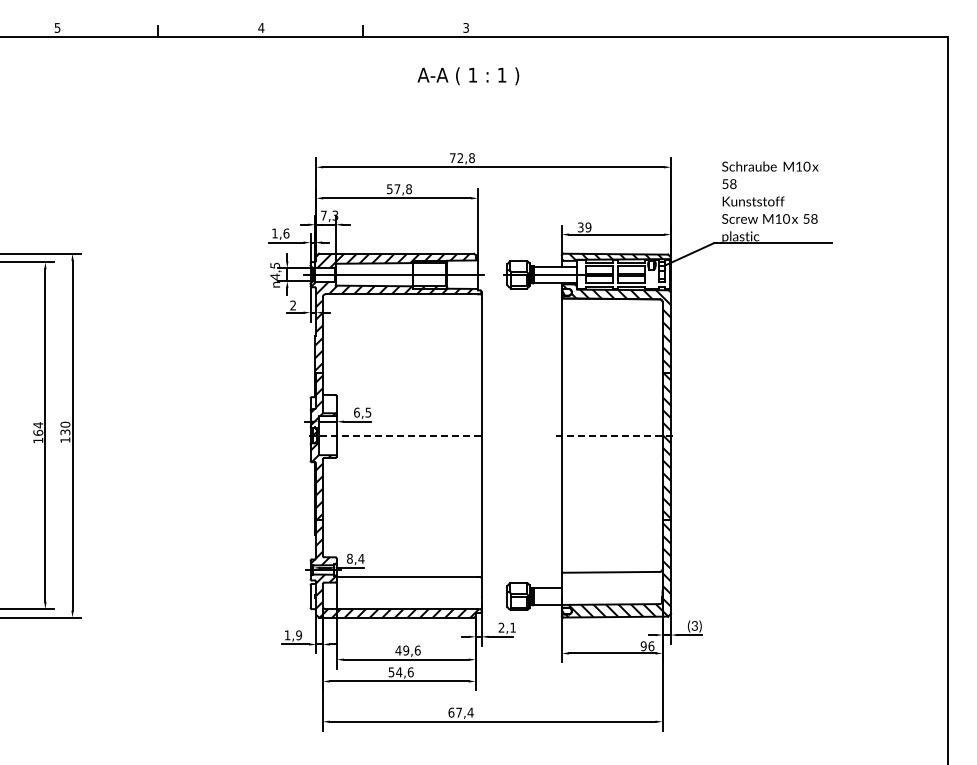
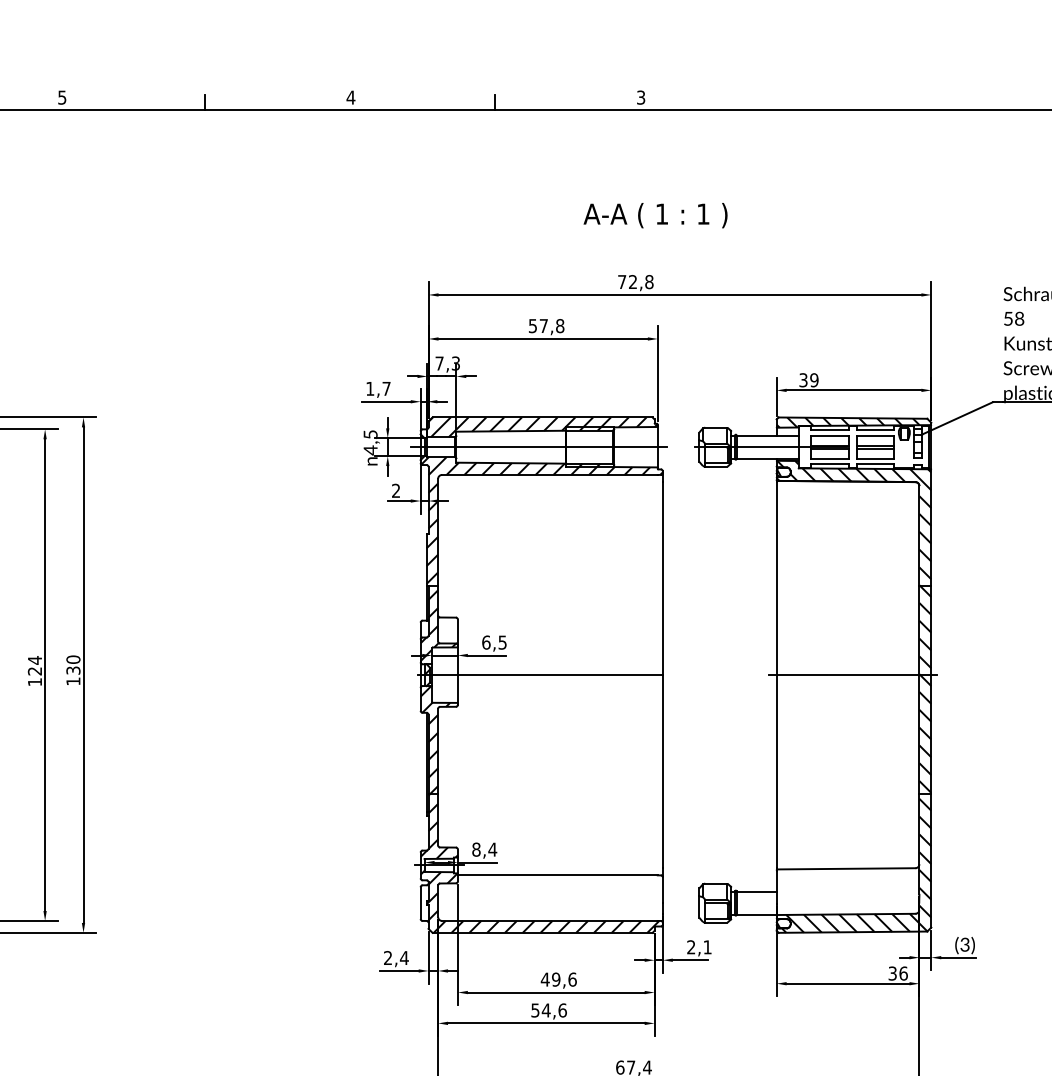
text: (468, 76) -> (655, 215), moved
text: (286, 233) -> (386, 388), 1,6 -> 1,7
text: (38, 432) -> (35, 670), 164 -> 124
line: (394, 435) -> (539, 674), dashed -> solid
line: (616, 435) -> (854, 674), dashed -> solid
text: (293, 635) -> (396, 958), 1,9 -> 2,4
text: (643, 646) -> (892, 973), 96 -> 36

